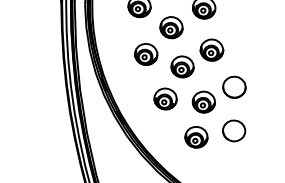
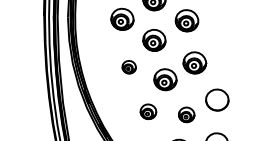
part: (146, 54) -> (129, 67), size x0.6
part: (165, 98) -> (148, 111), size x0.7
part: (203, 101) -> (186, 114), size x0.7

